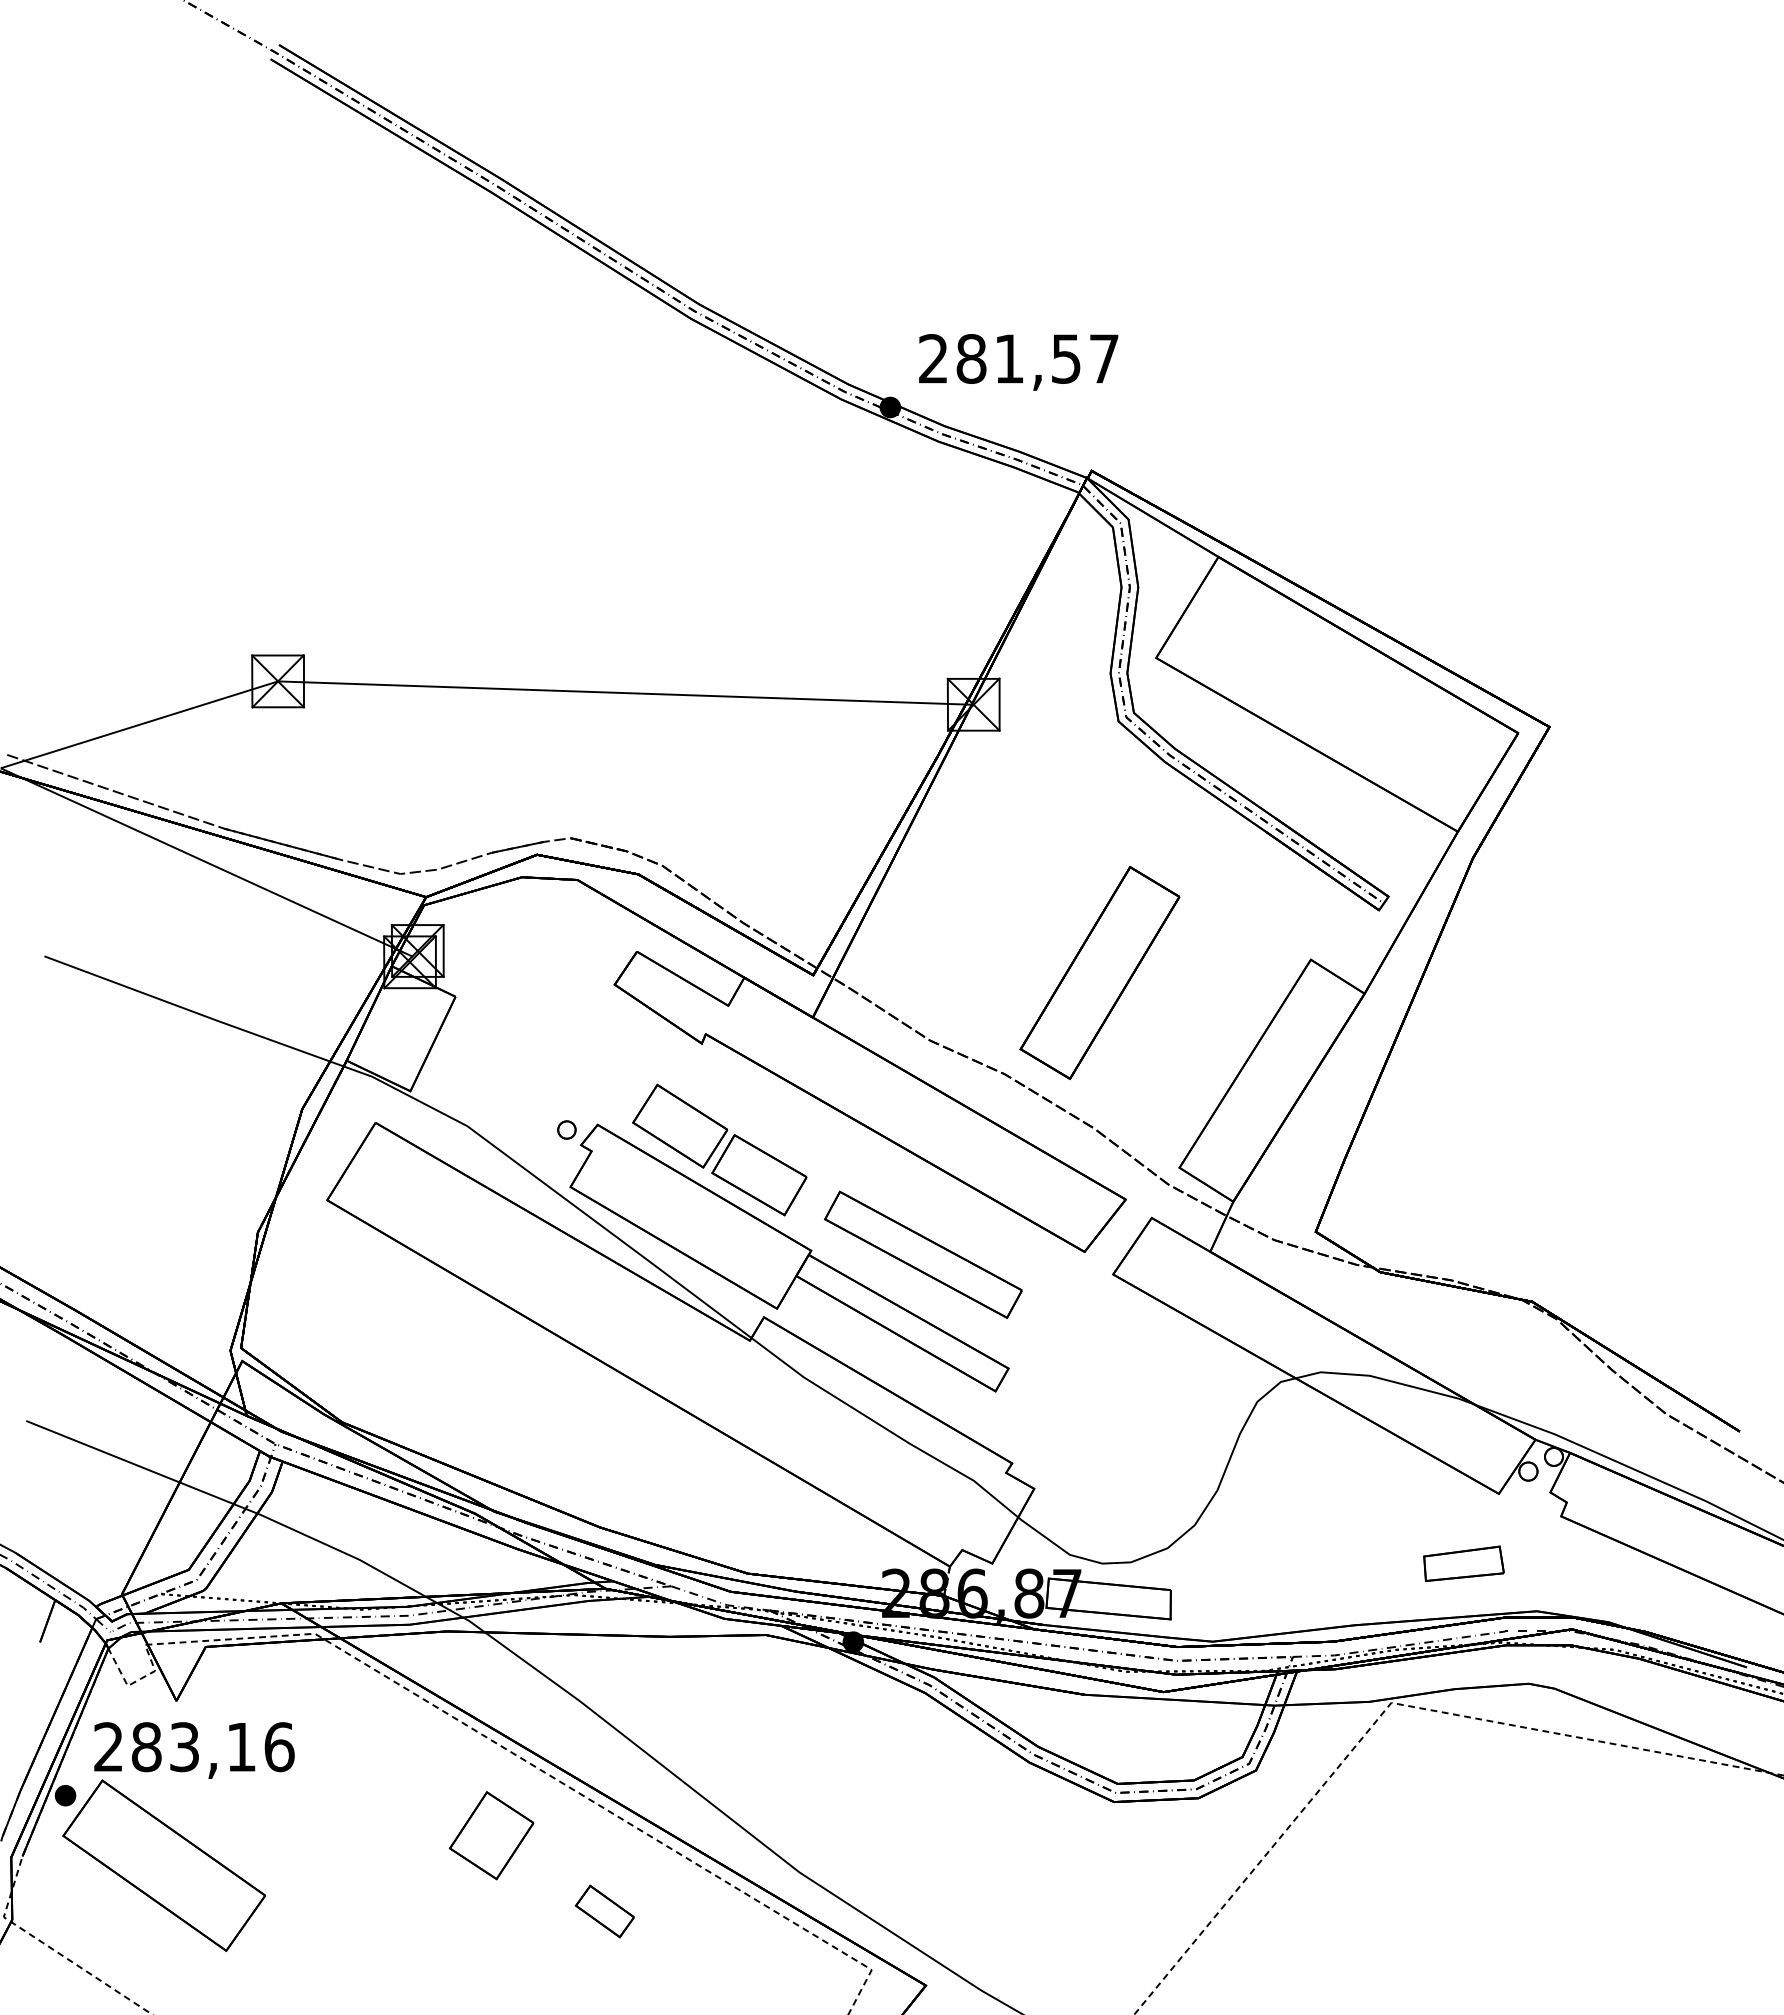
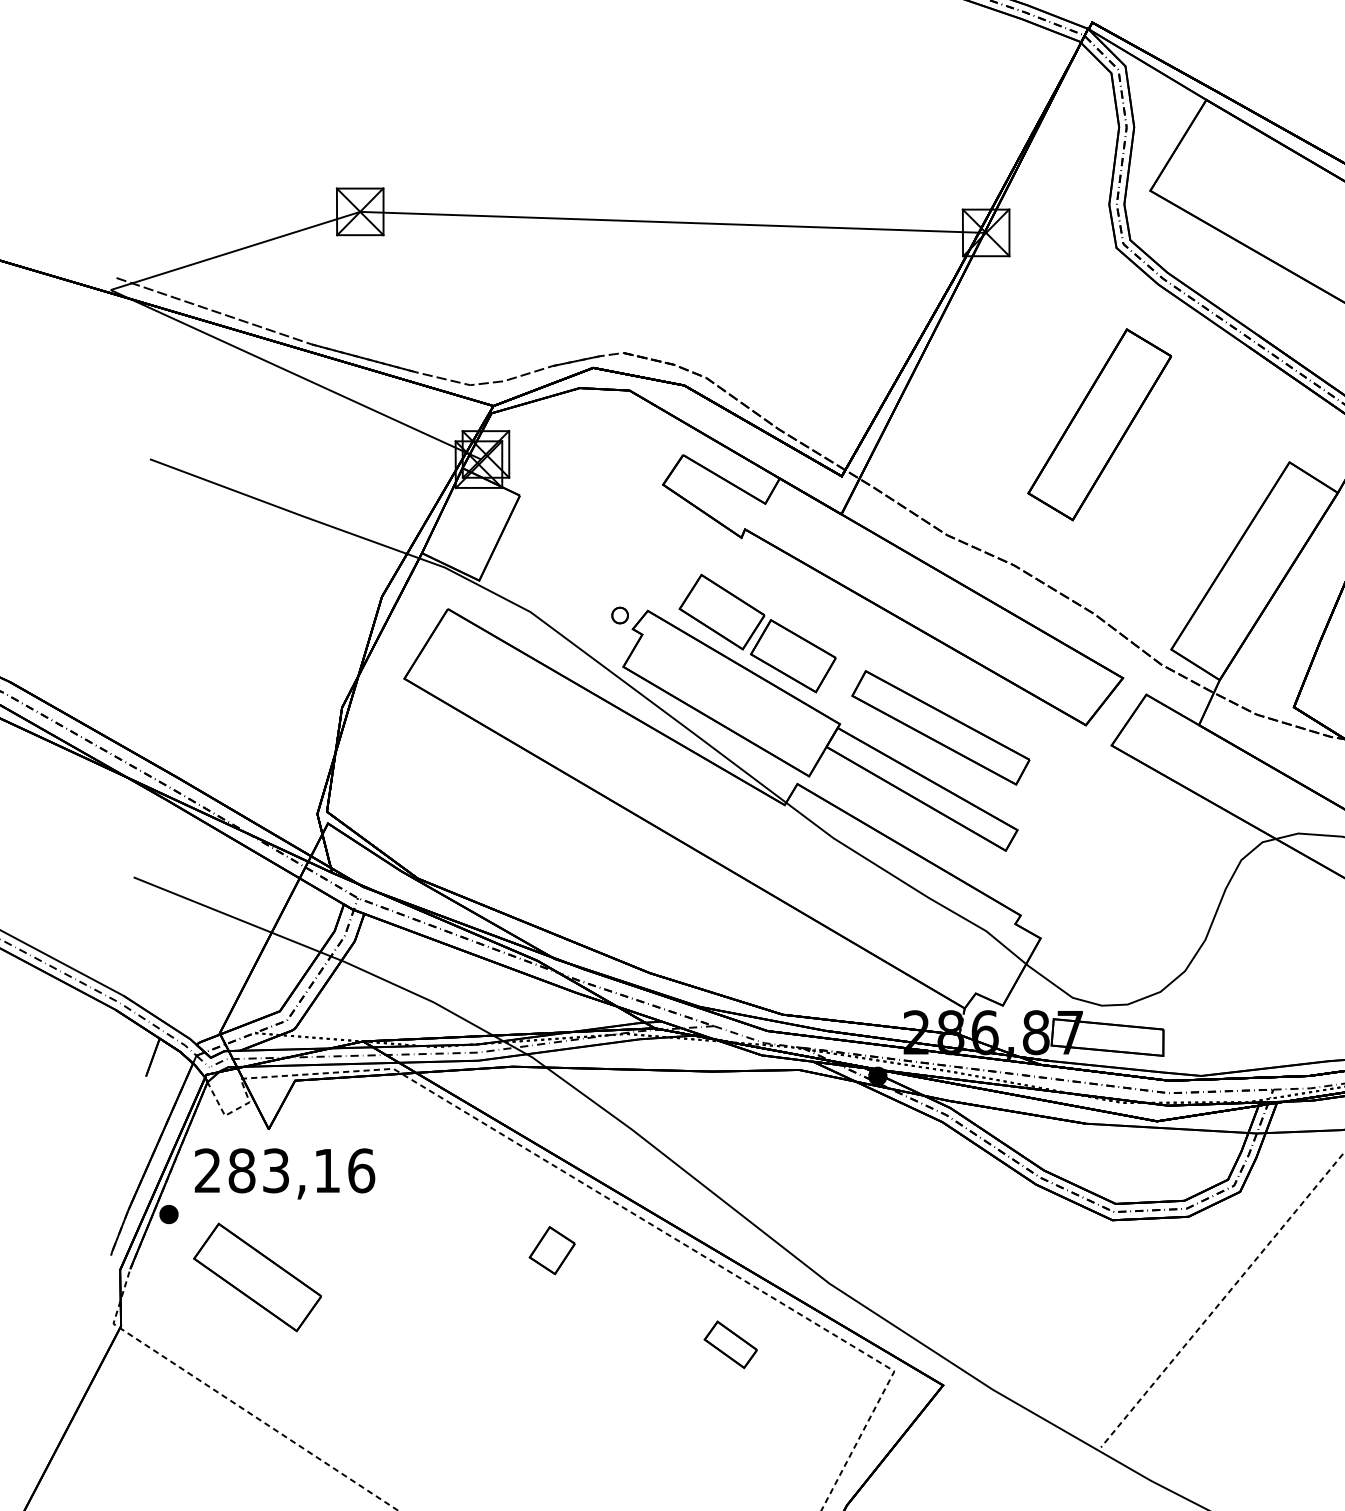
part: (1099, 973) -> (1099, 425), moved
part: (491, 1835) -> (552, 1250), size x0.6
part: (163, 1865) -> (257, 1277), size x0.7
part: (604, 1911) -> (730, 1344), moved

